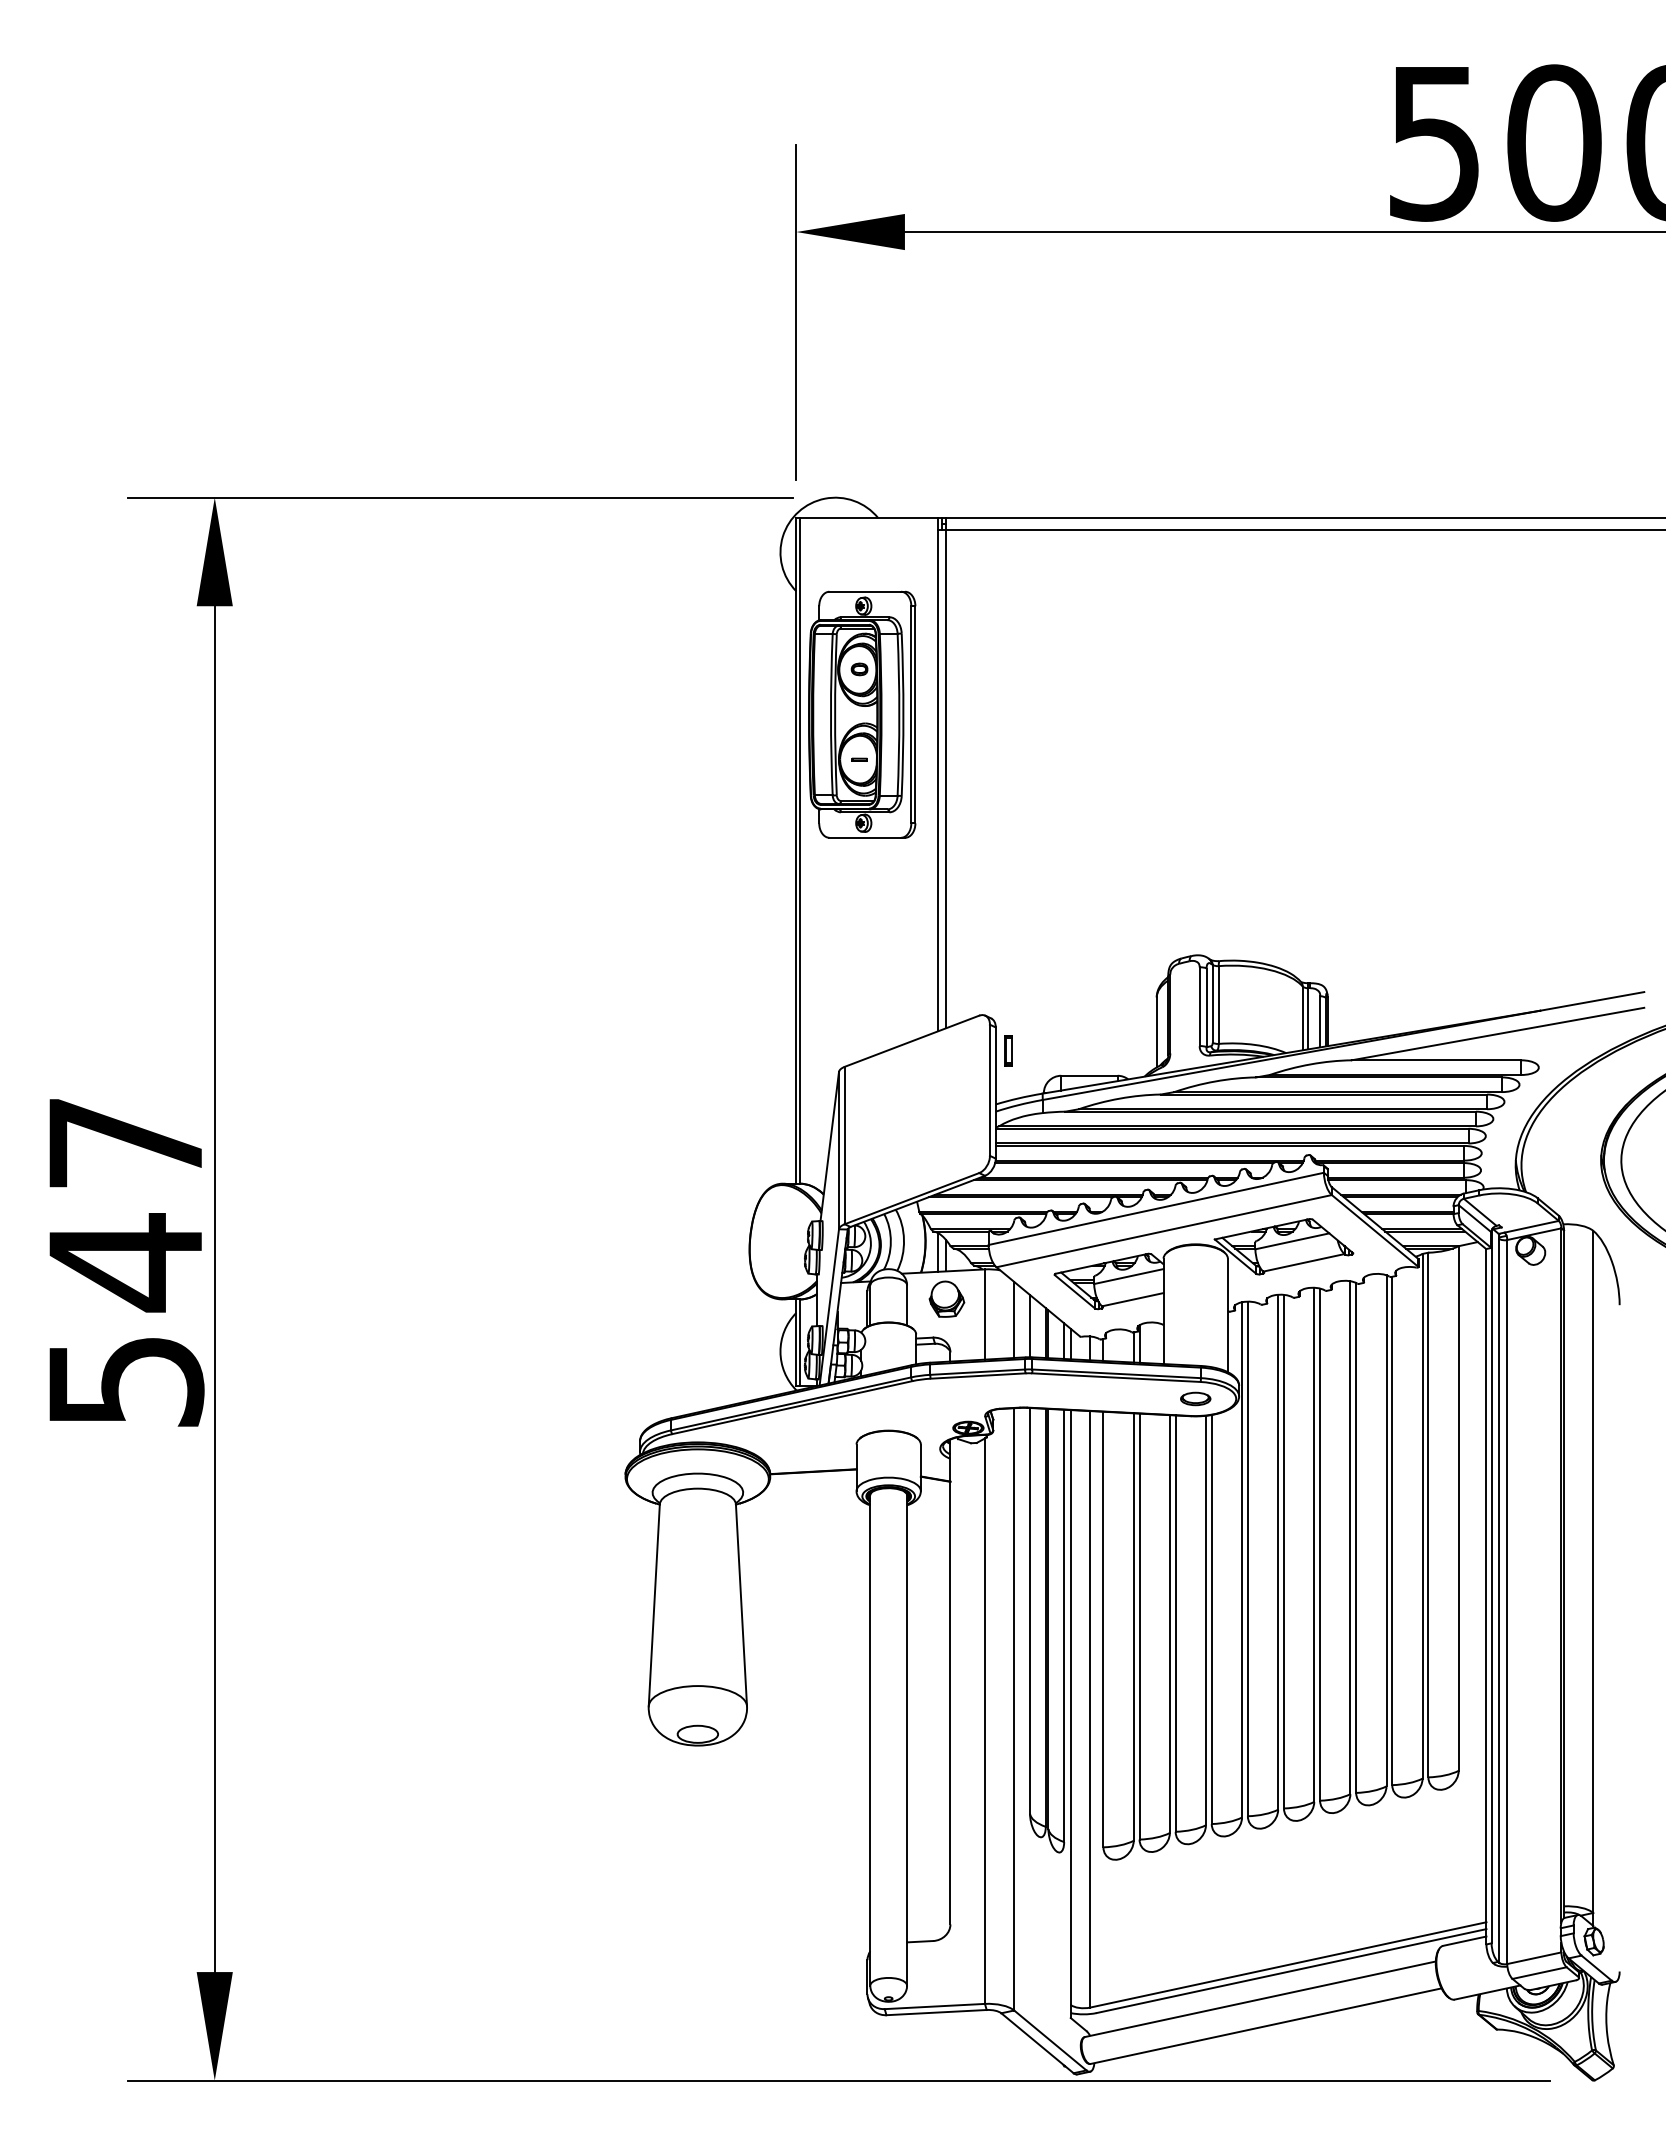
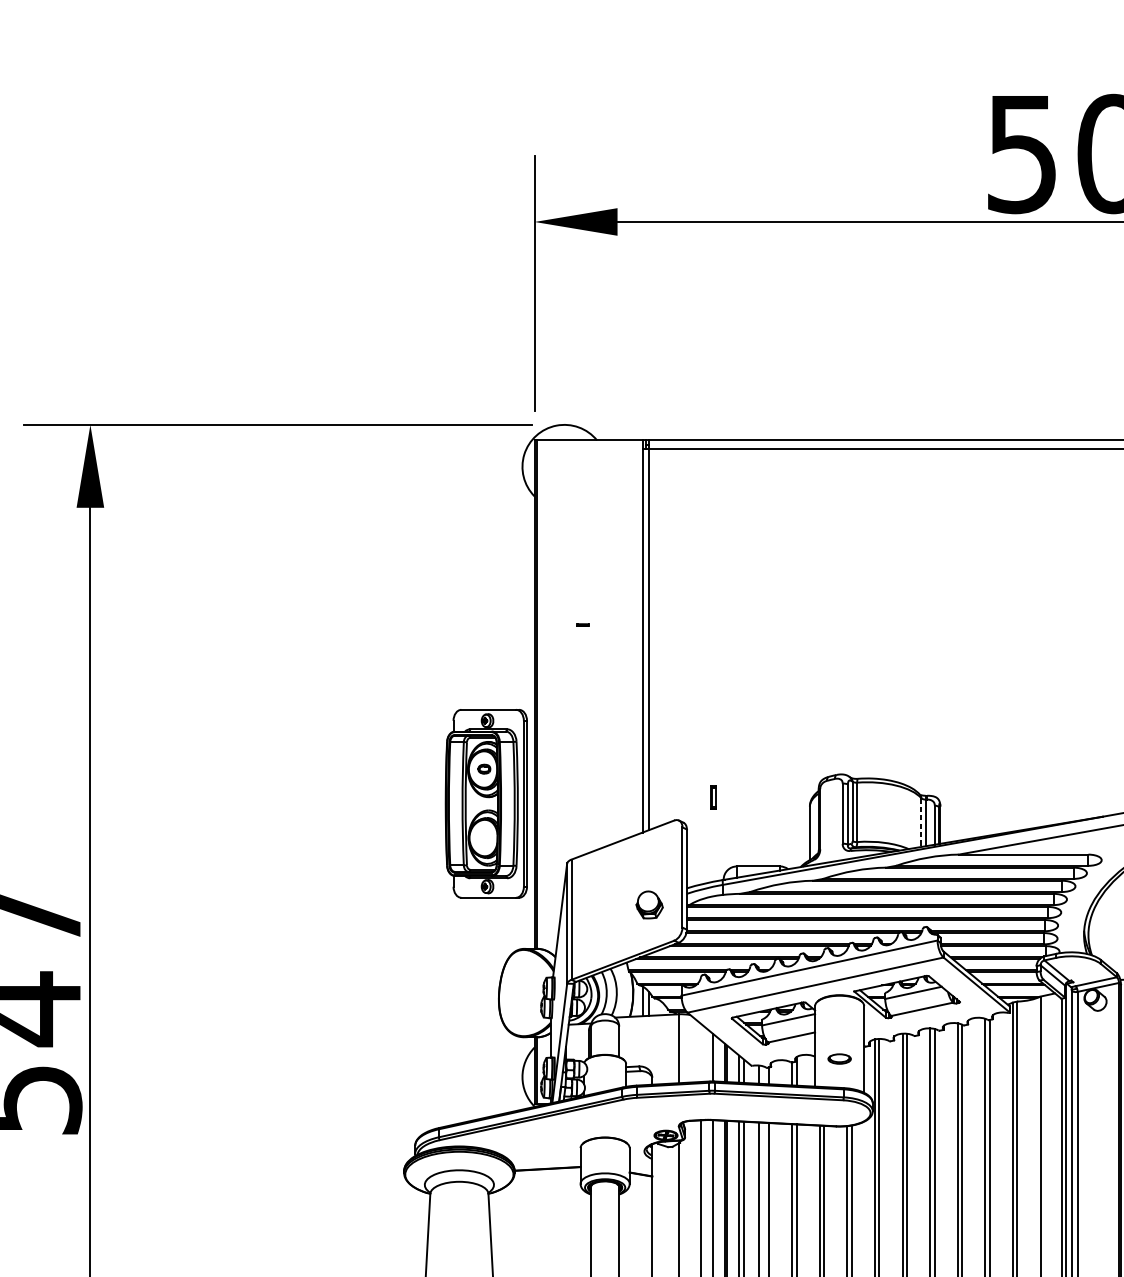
part: (862, 714) -> (486, 803), moved
line: (1302, 1018) -> (921, 822), solid -> dashed
part: (1008, 1050) -> (713, 797), moved
part: (946, 1298) -> (649, 904), moved
line: (1014, 1319) -> (701, 1052), removed
part: (1195, 1398) -> (839, 1058), moved

